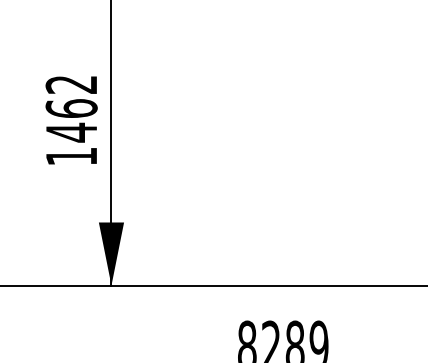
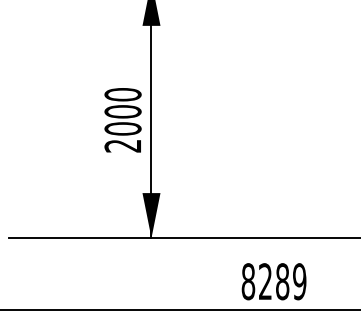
text: (70, 120) -> (122, 120), 1462 -> 2000

